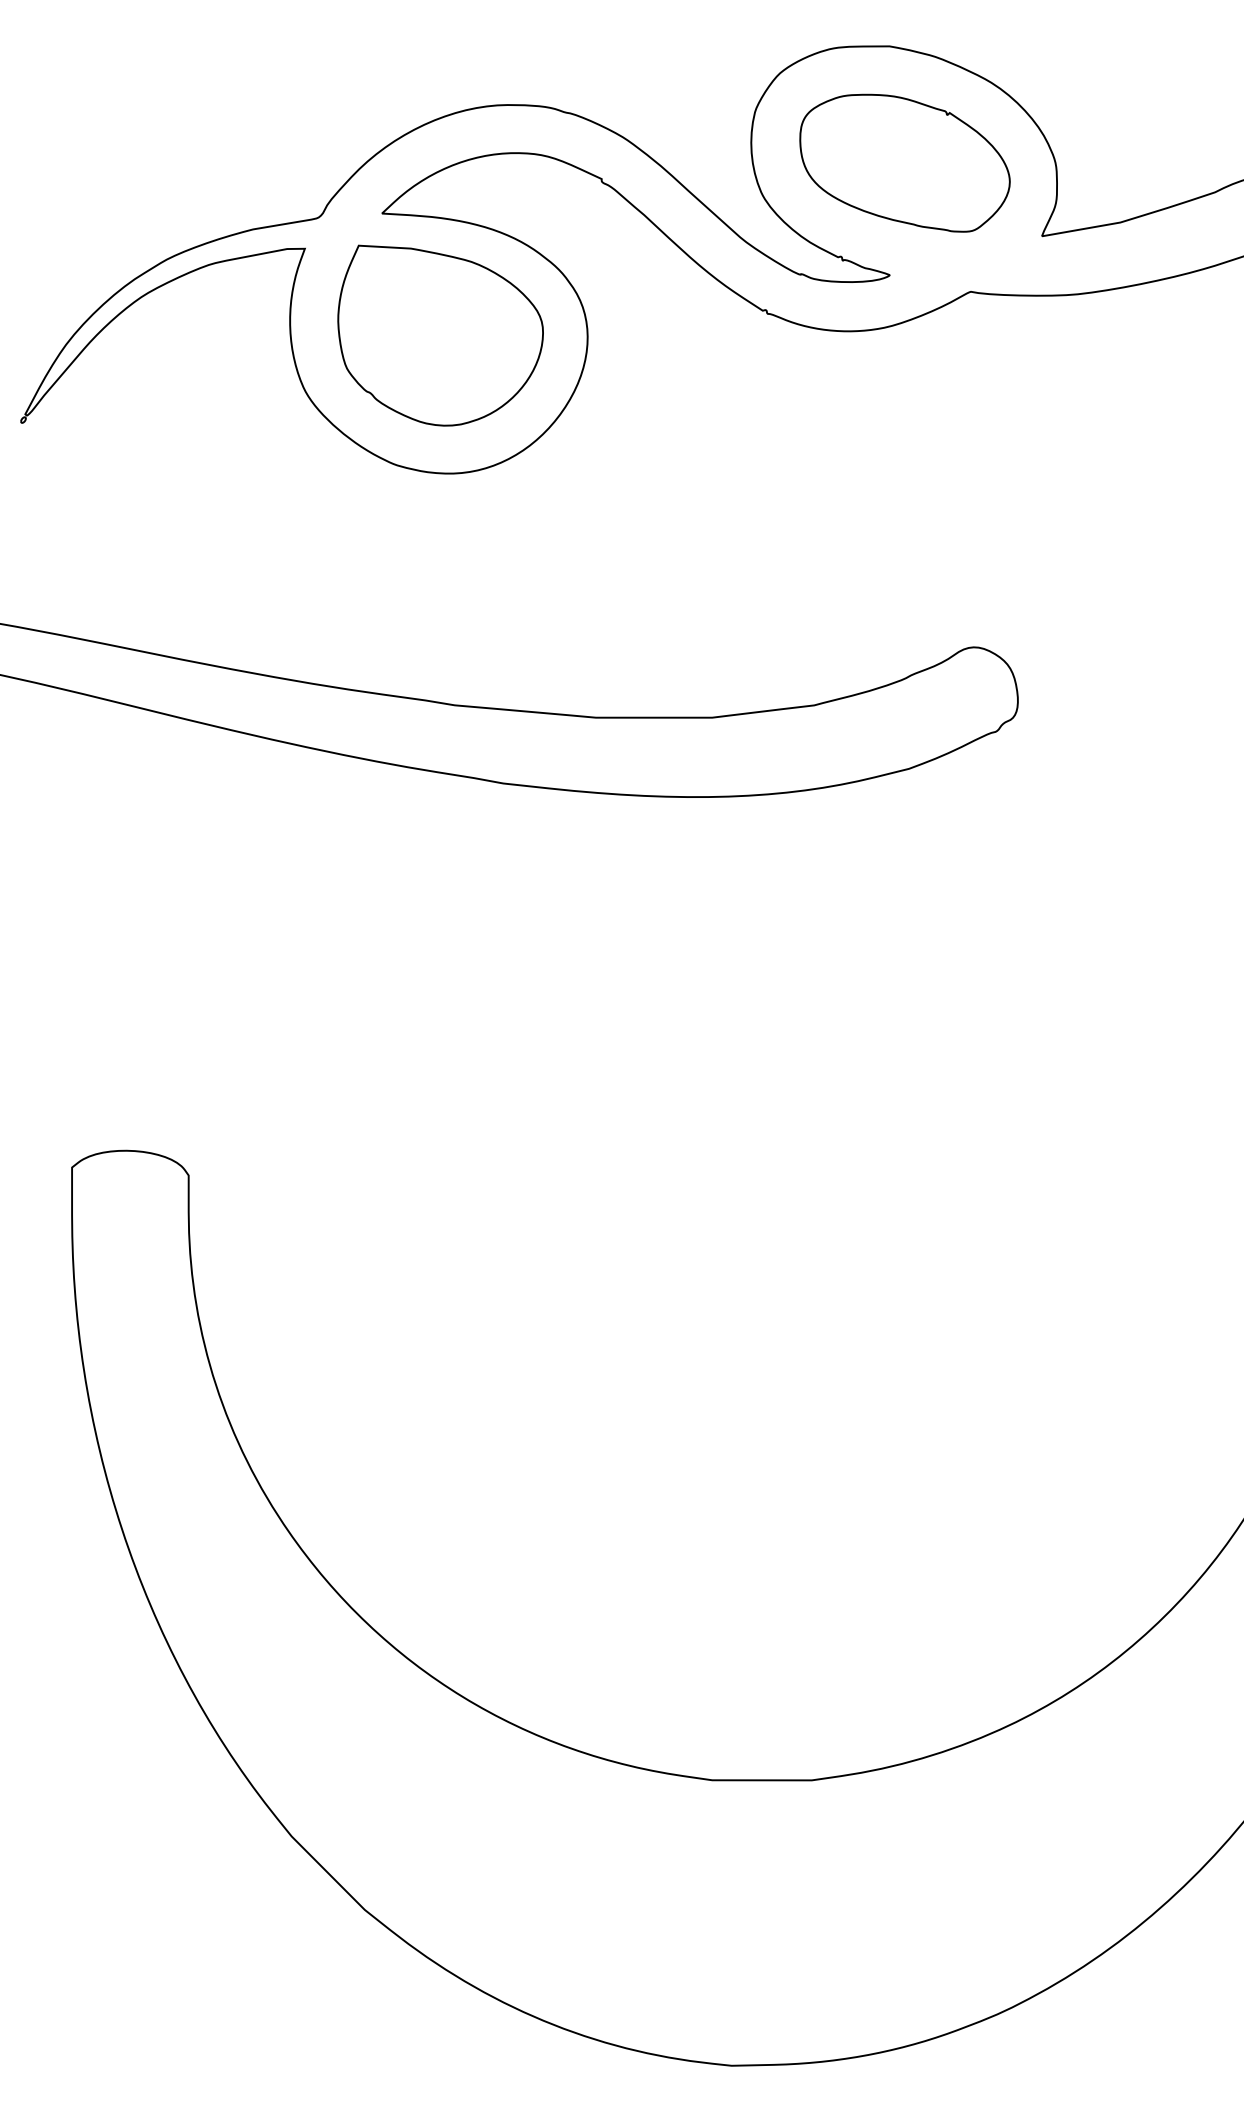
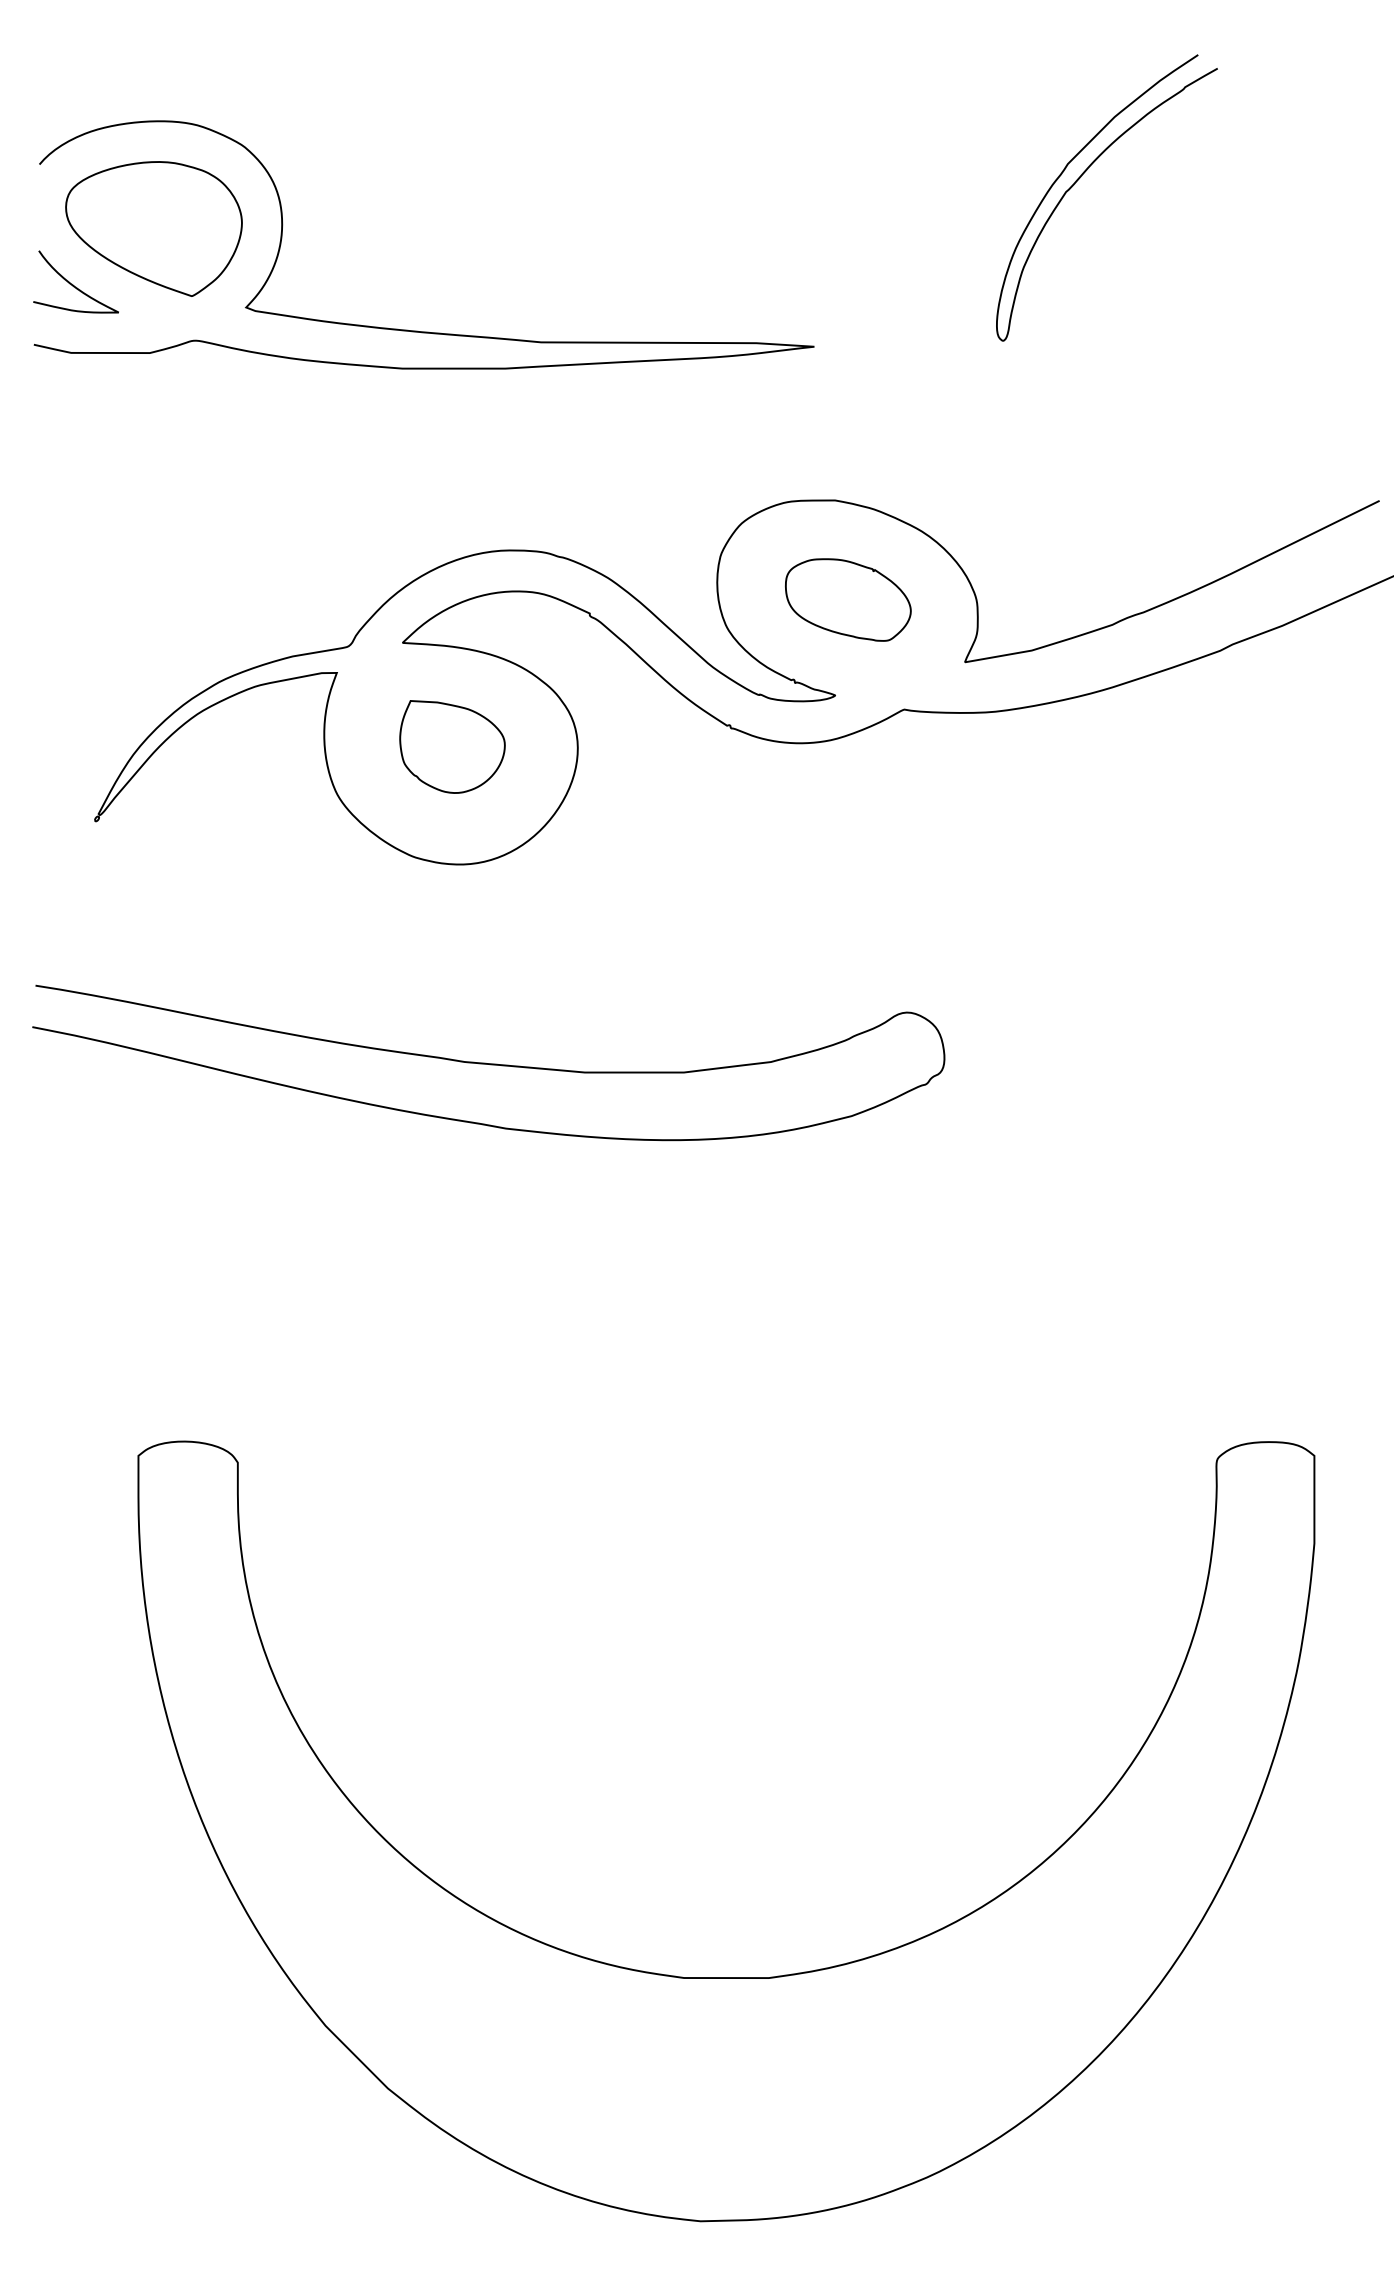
part: (905, 162) -> (848, 599), size x0.7
part: (440, 335) -> (452, 746), size x0.6

